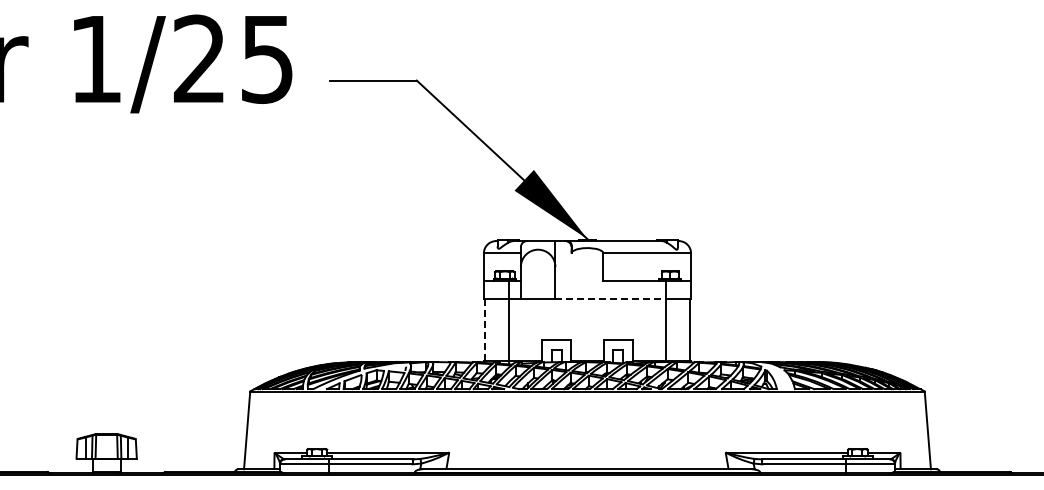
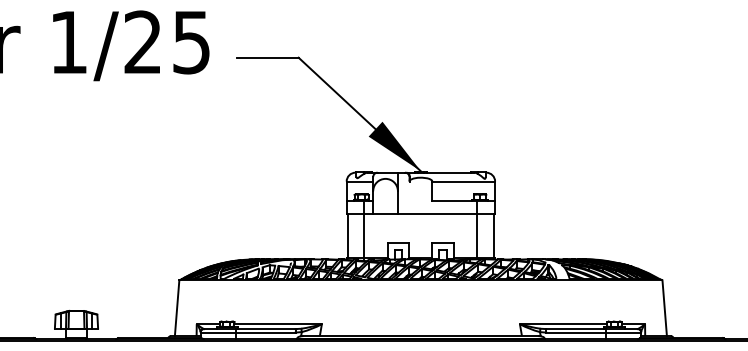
line: (610, 299) -> (437, 214), dashed -> solid
line: (485, 329) -> (347, 236), dashed -> solid

